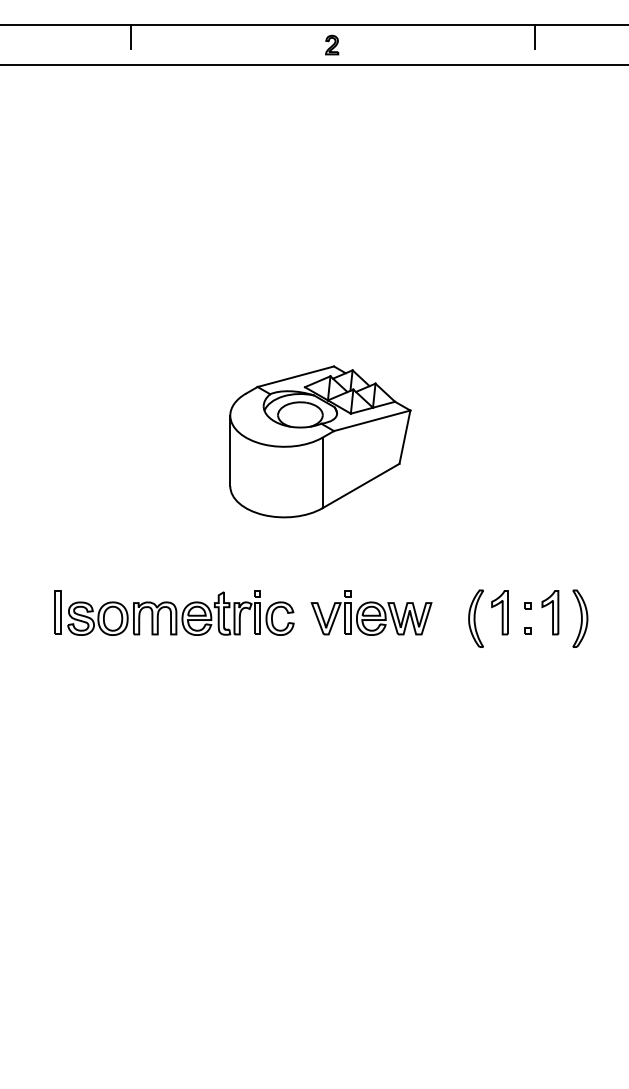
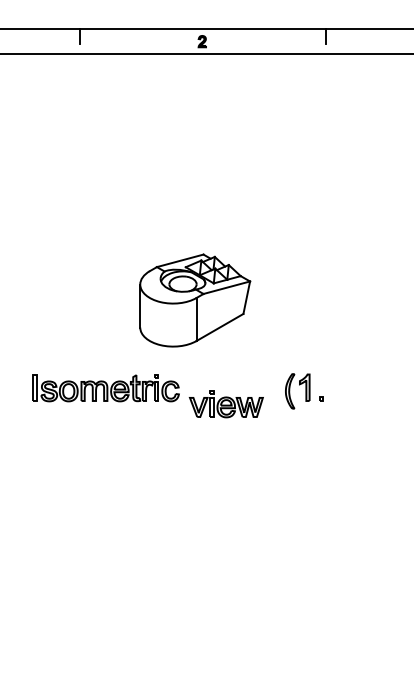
part: (320, 441) -> (195, 300), moved
part: (370, 613) -> (225, 404), moved
part: (555, 618) -> (338, 391), removed

